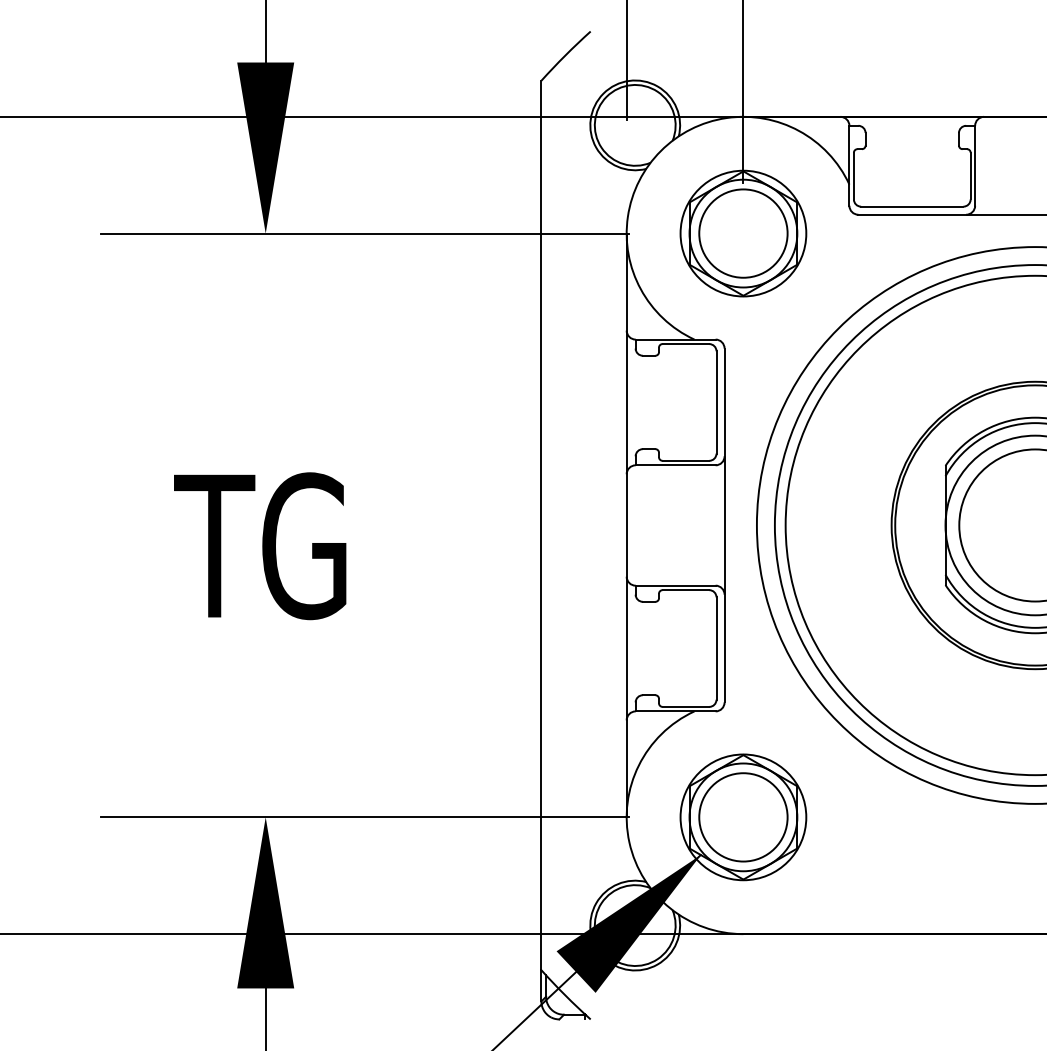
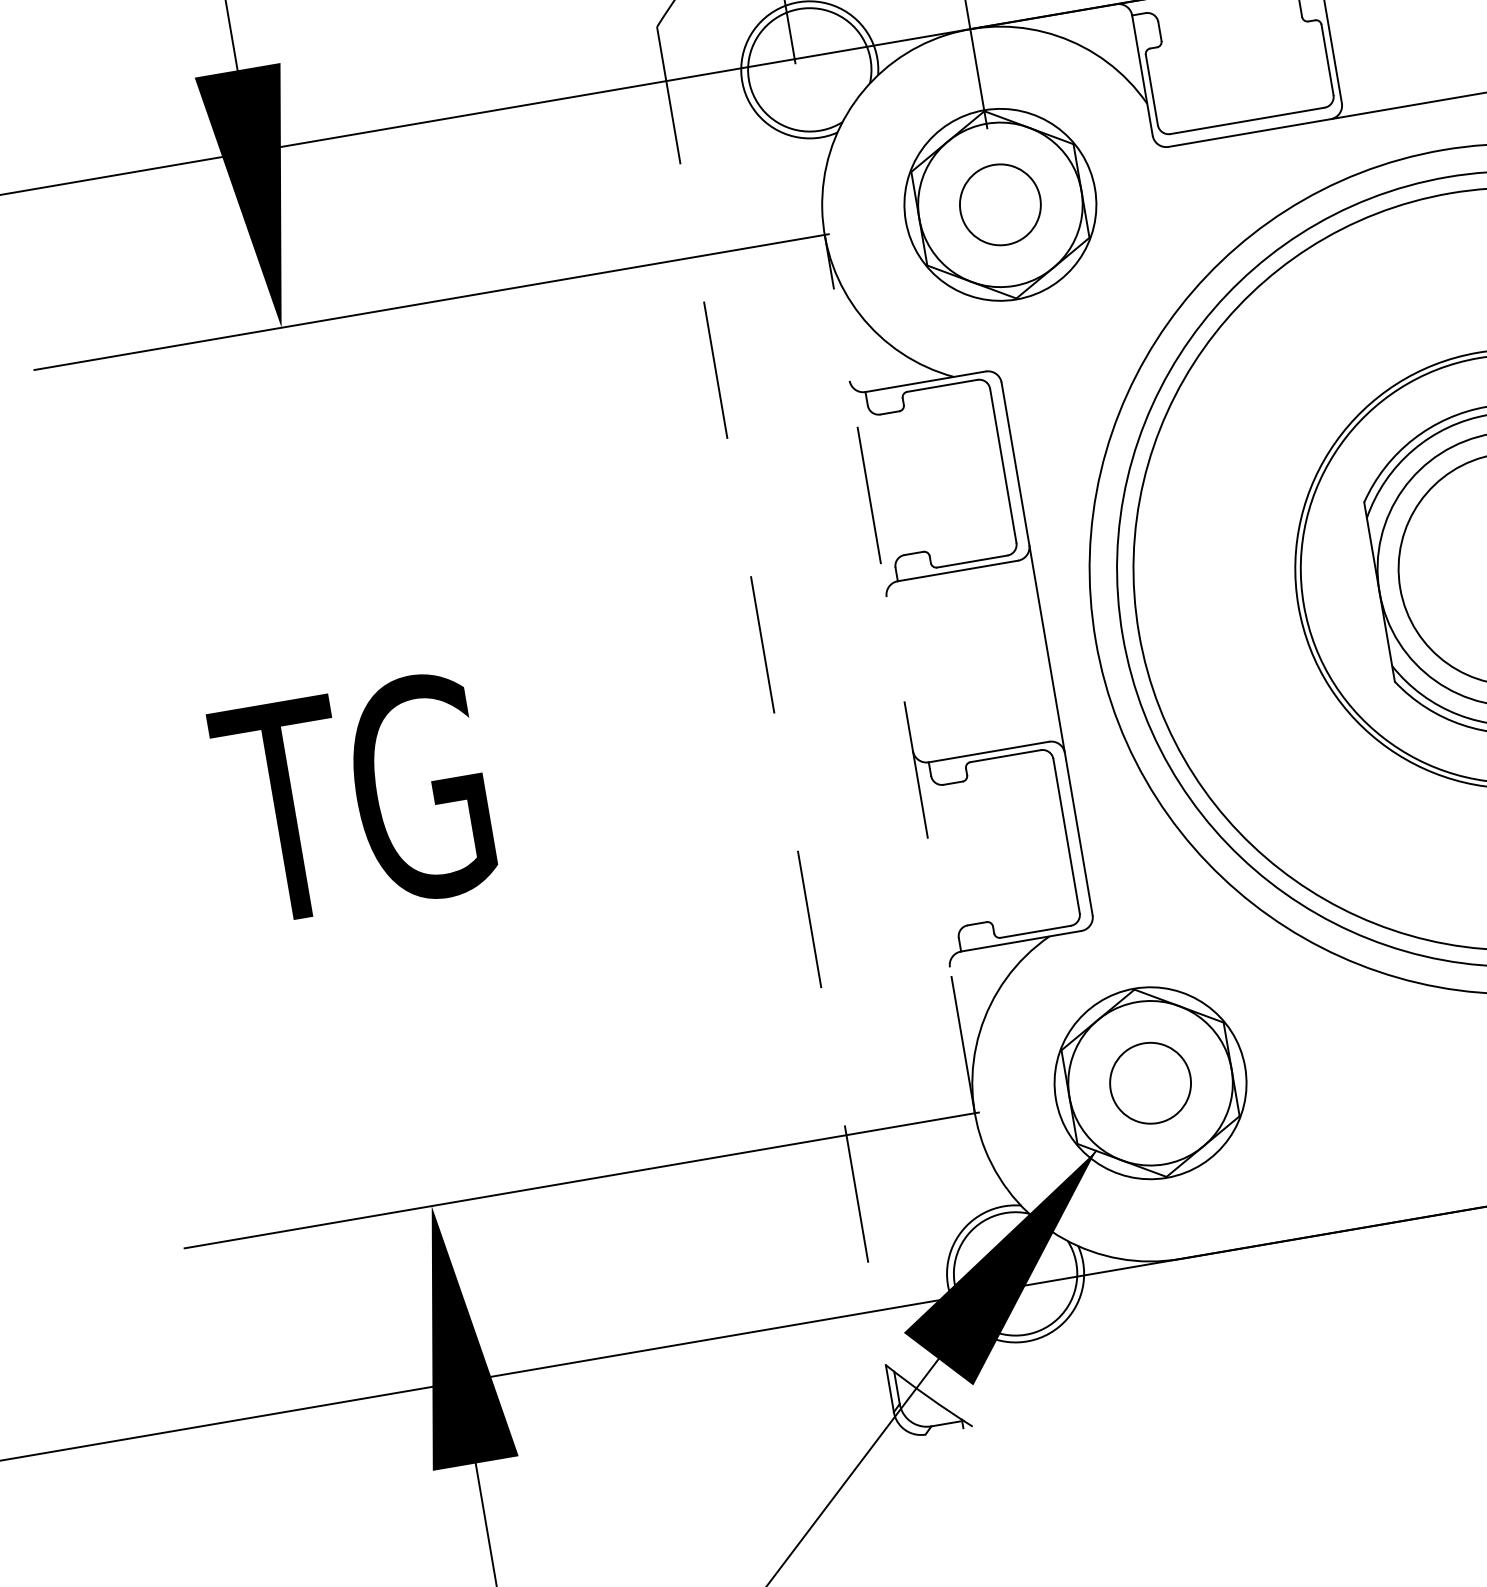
circle: (743, 233) -> (1000, 204), size x0.6
line: (541, 525) -> (771, 696), solid -> dashed
line: (626, 525) -> (899, 674), solid -> dashed
circle: (743, 817) -> (1150, 1083), size x0.6

